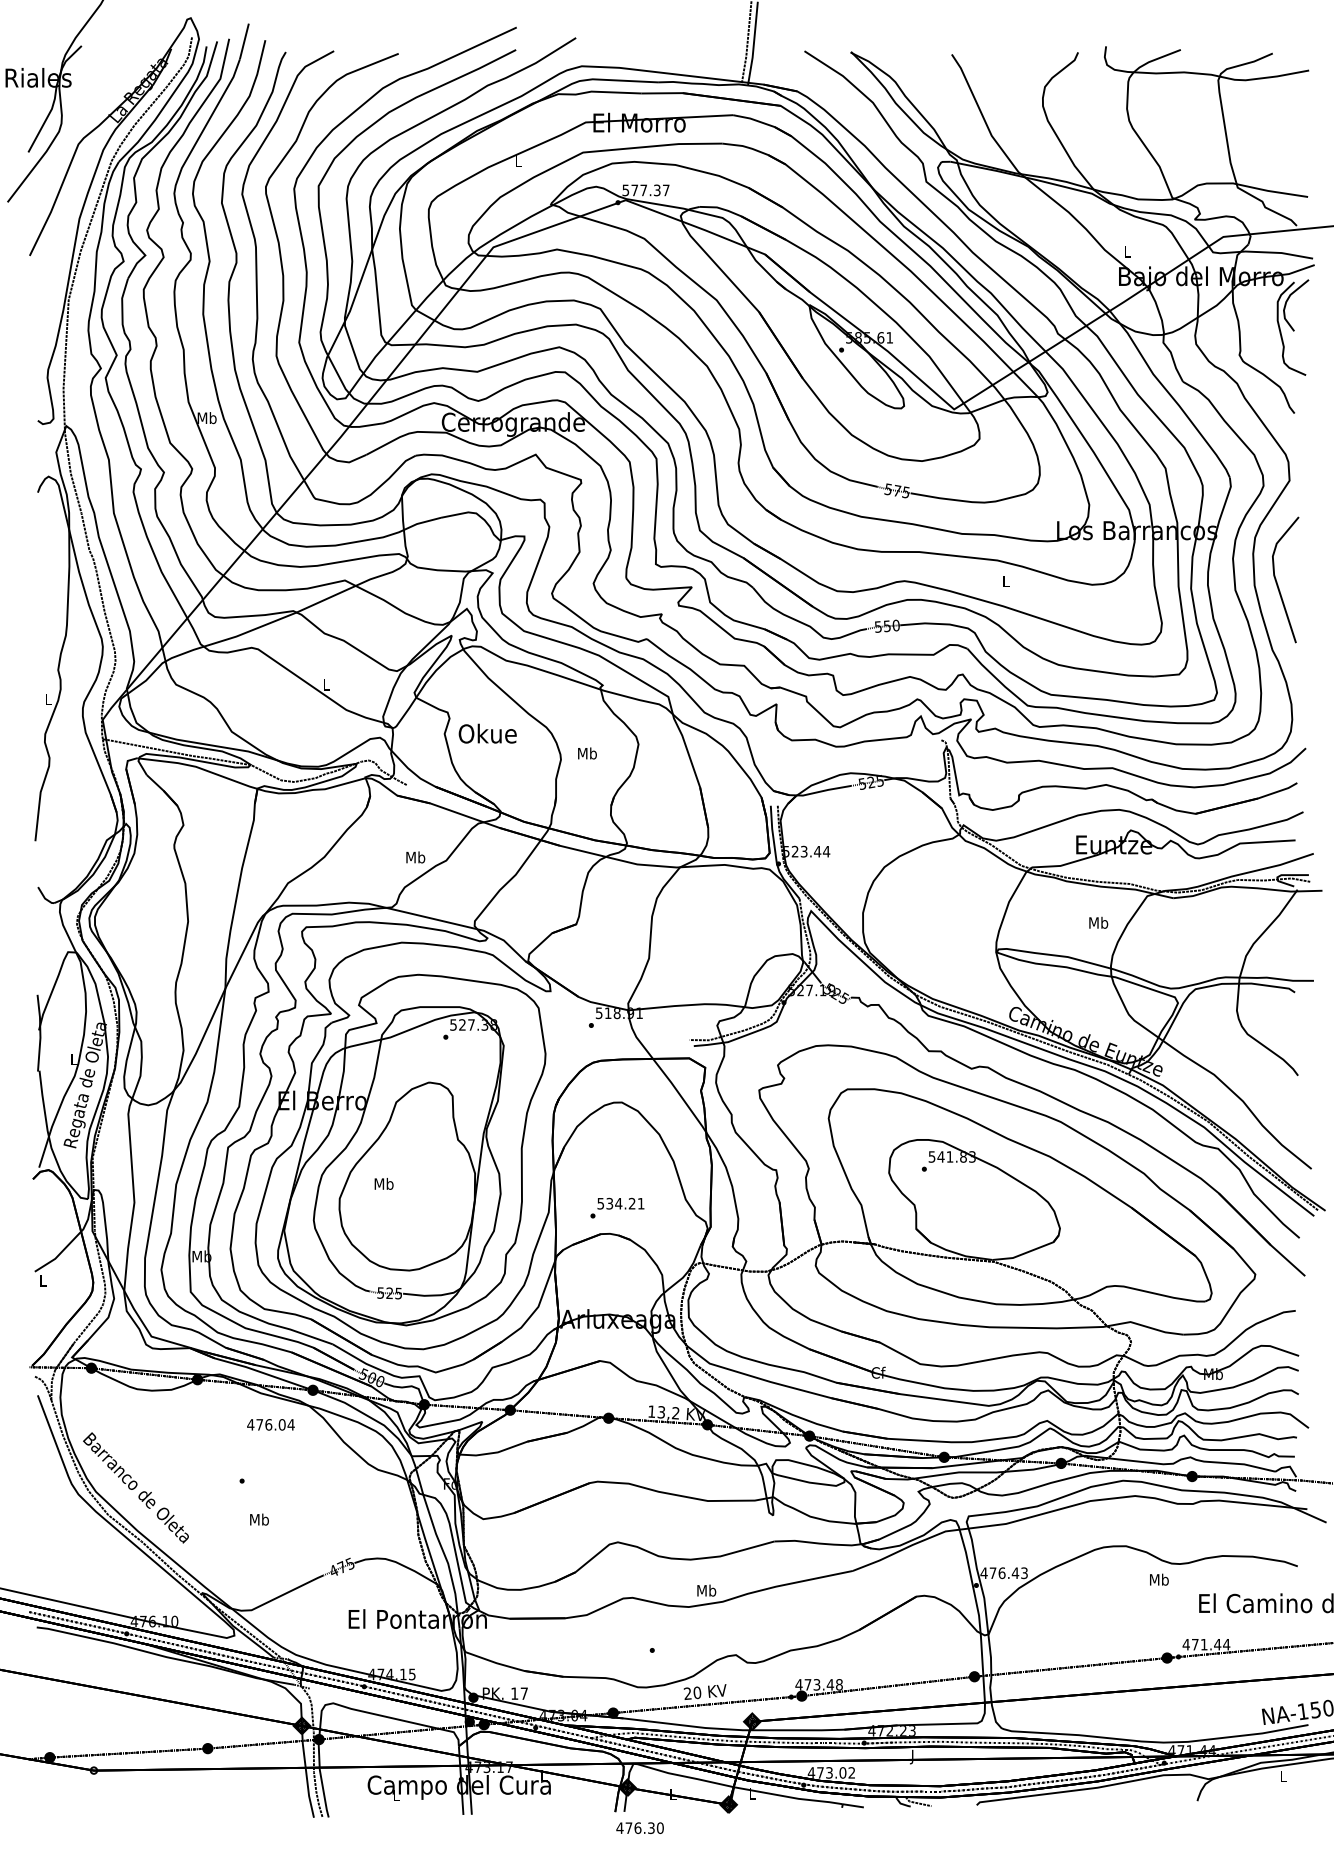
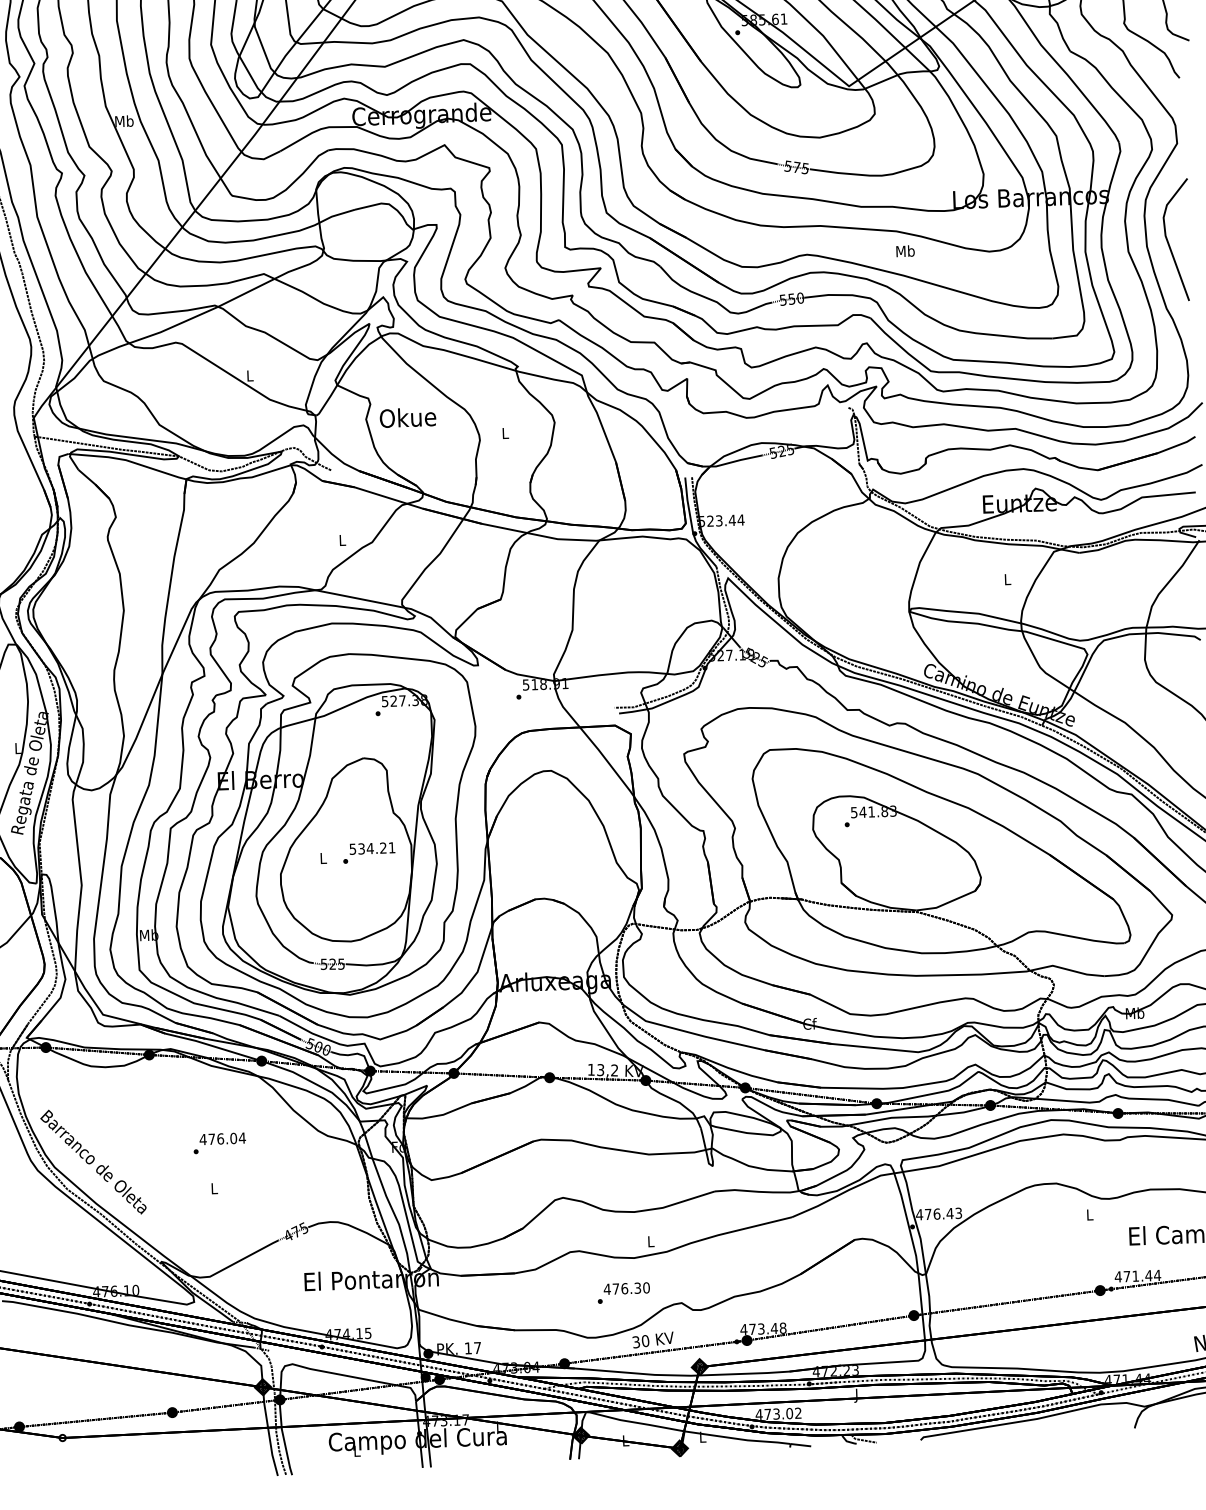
text: (1005, 581) -> (905, 251), L -> Mb
text: (587, 753) -> (505, 433), Mb -> L
text: (415, 857) -> (342, 540), Mb -> L
text: (1098, 922) -> (1007, 579), Mb -> L
text: (383, 1183) -> (322, 857), Mb -> L
text: (617, 1207) -> (369, 852), moved
text: (270, 1424) -> (222, 1138), moved
text: (259, 1519) -> (214, 1188), Mb -> L
text: (1159, 1579) -> (1090, 1214), Mb -> L
text: (706, 1590) -> (650, 1241), Mb -> L
text: (687, 1694) -> (636, 1343), 20 -> 30
text: (639, 1827) -> (626, 1287), moved

